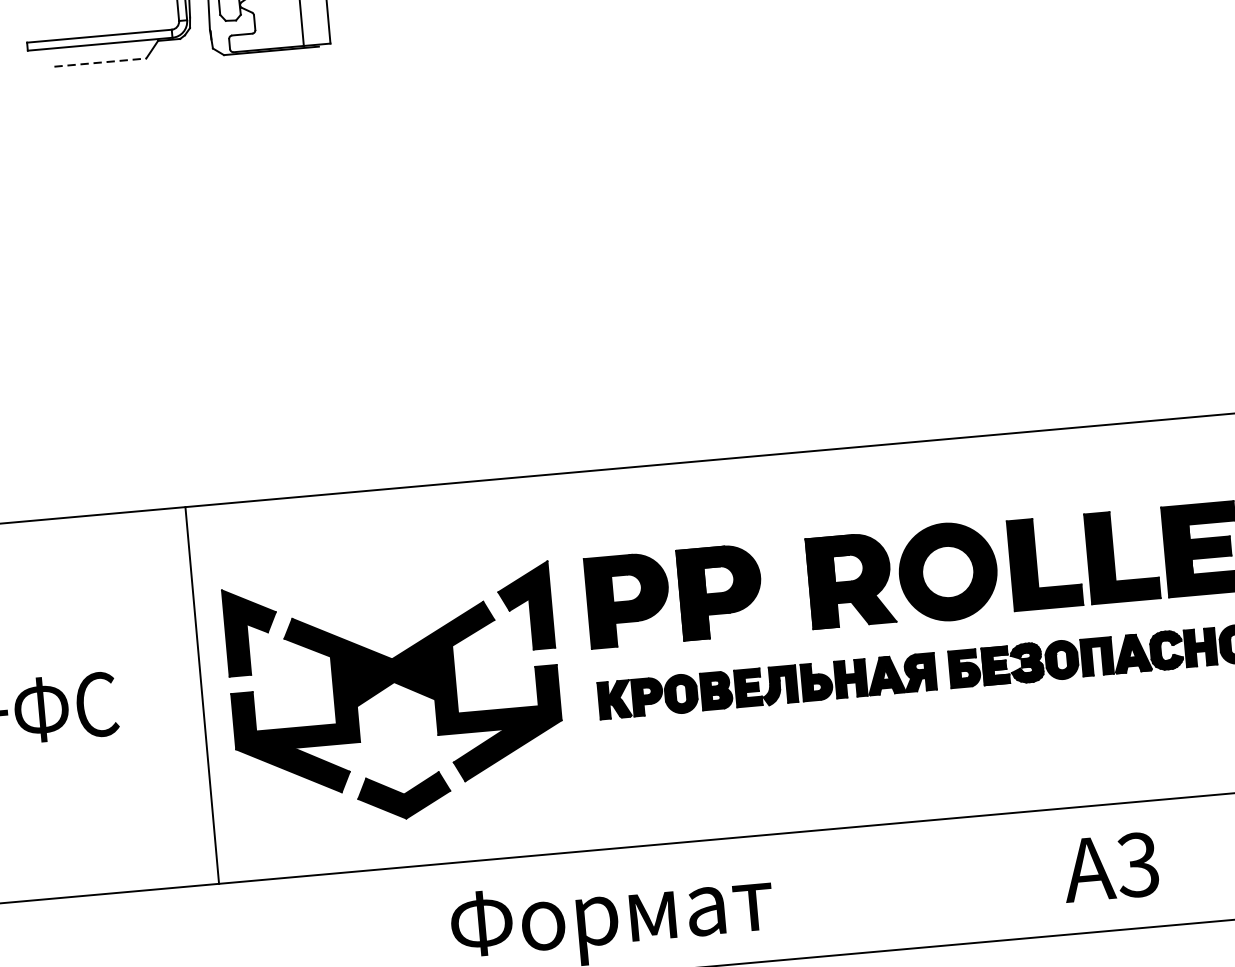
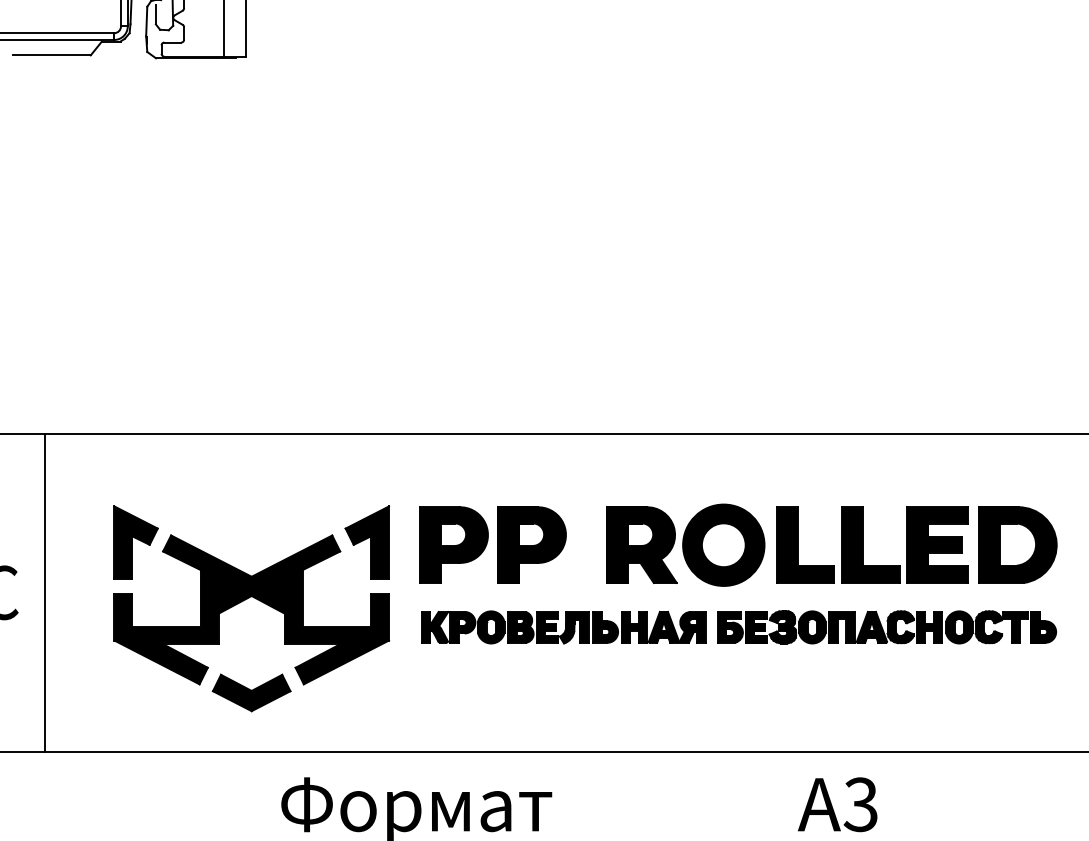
line: (99, 62) -> (51, 55), dashed -> solid
line: (201, 695) -> (44, 592), moved

